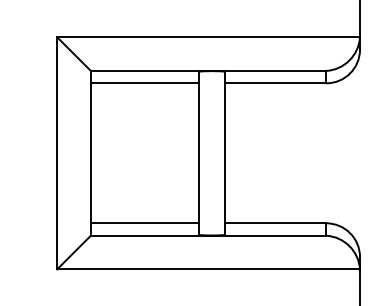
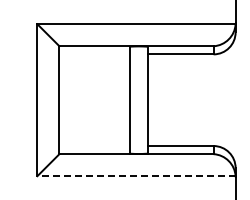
line: (144, 83) -> (94, 54), removed
line: (144, 224) -> (94, 146), removed
line: (208, 269) -> (136, 176), solid -> dashed

